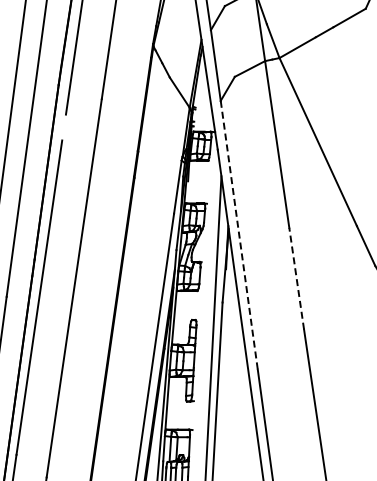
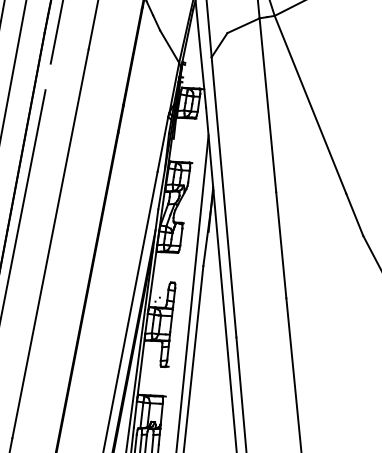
line: (239, 235) -> (224, 197), dashed -> solid
line: (296, 278) -> (281, 244), dashed -> solid

